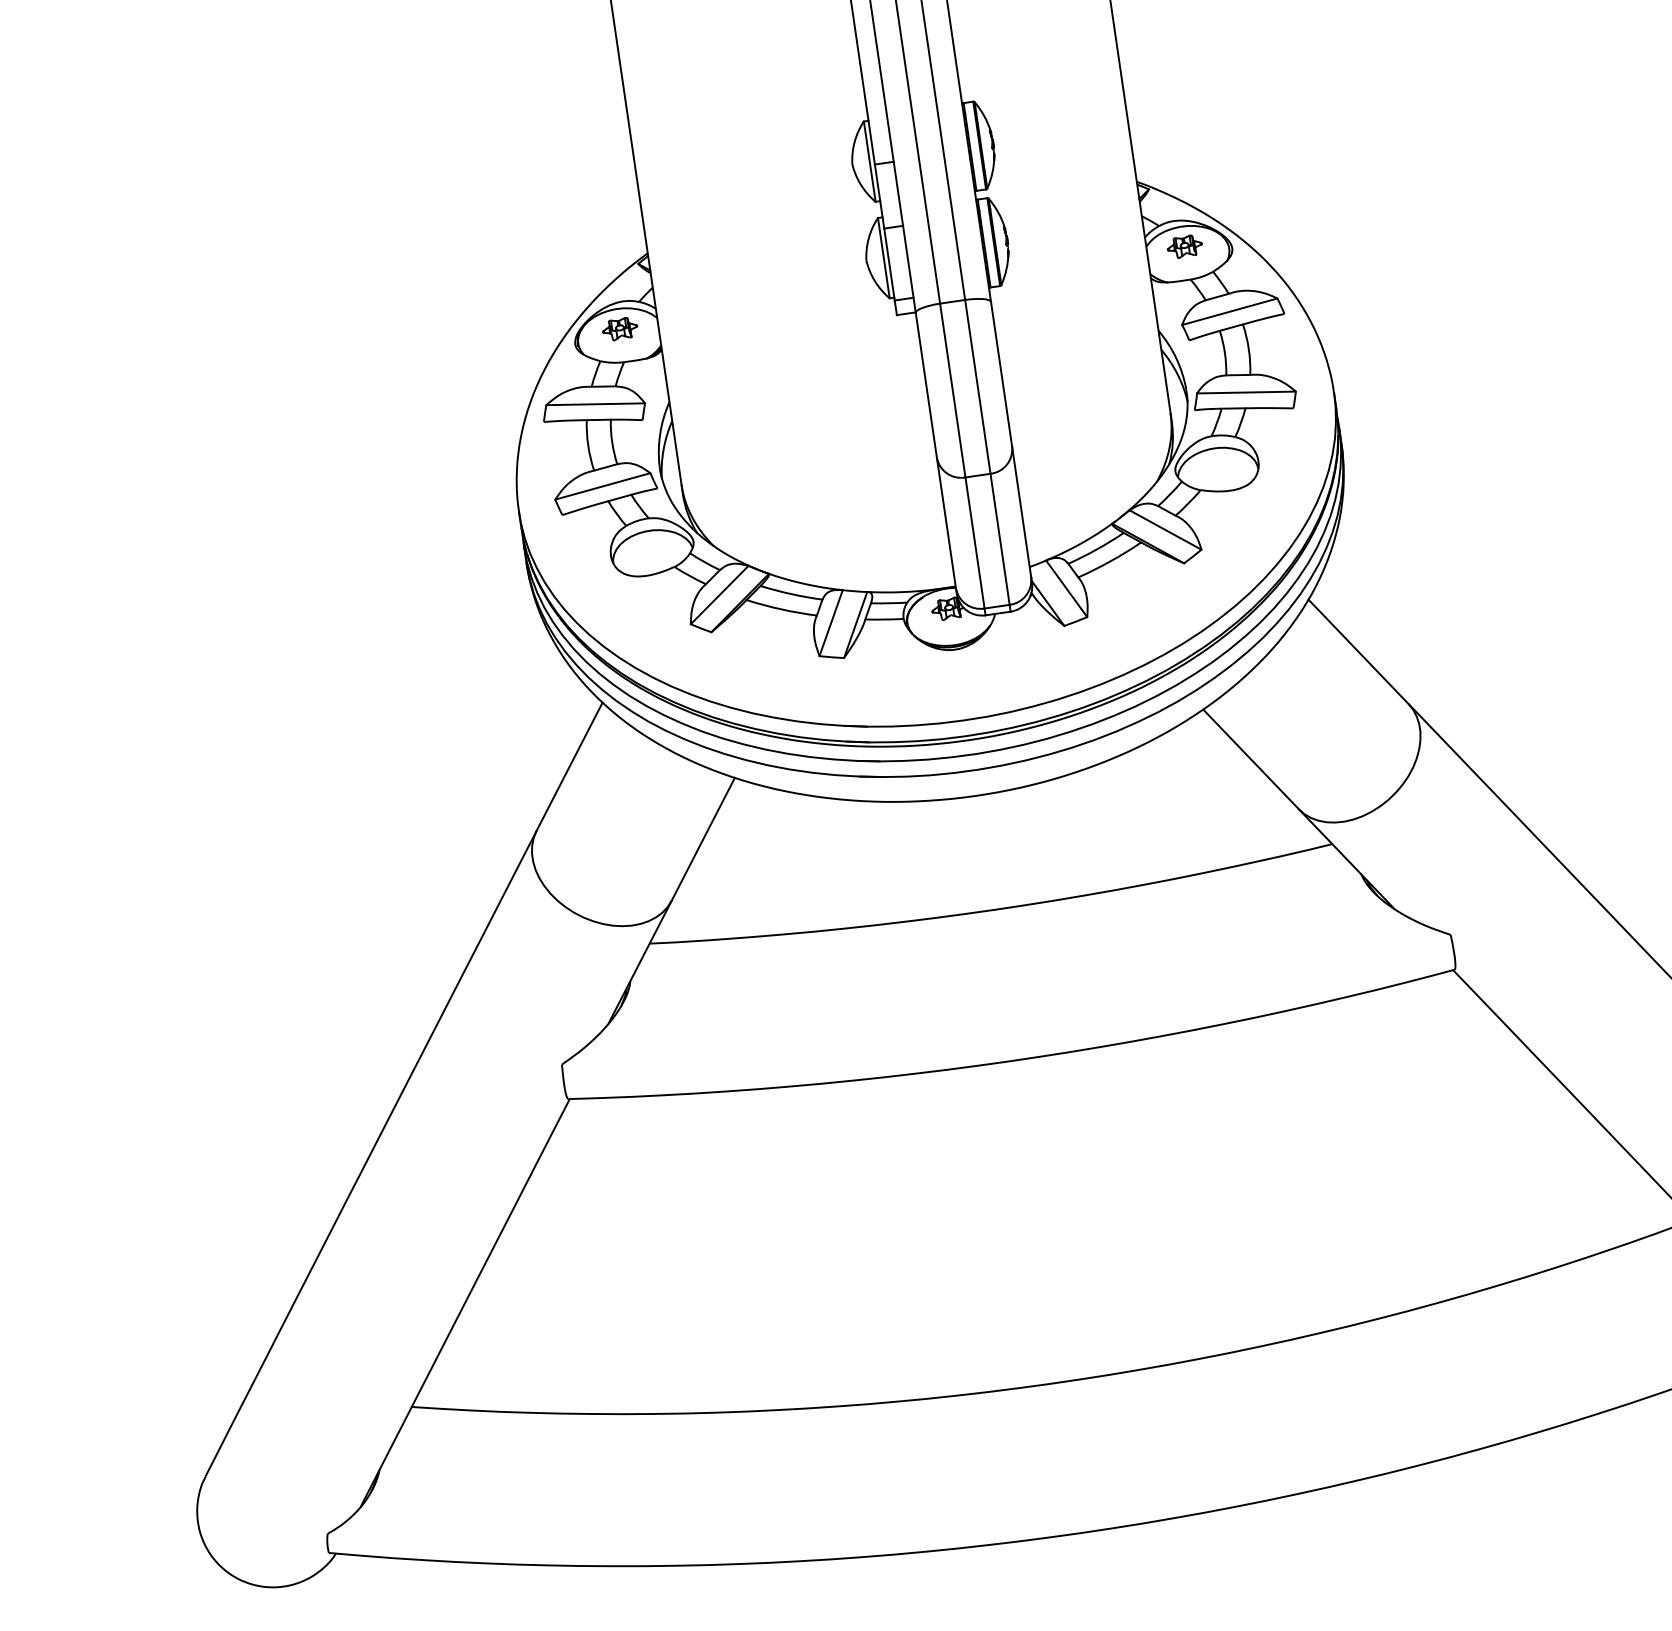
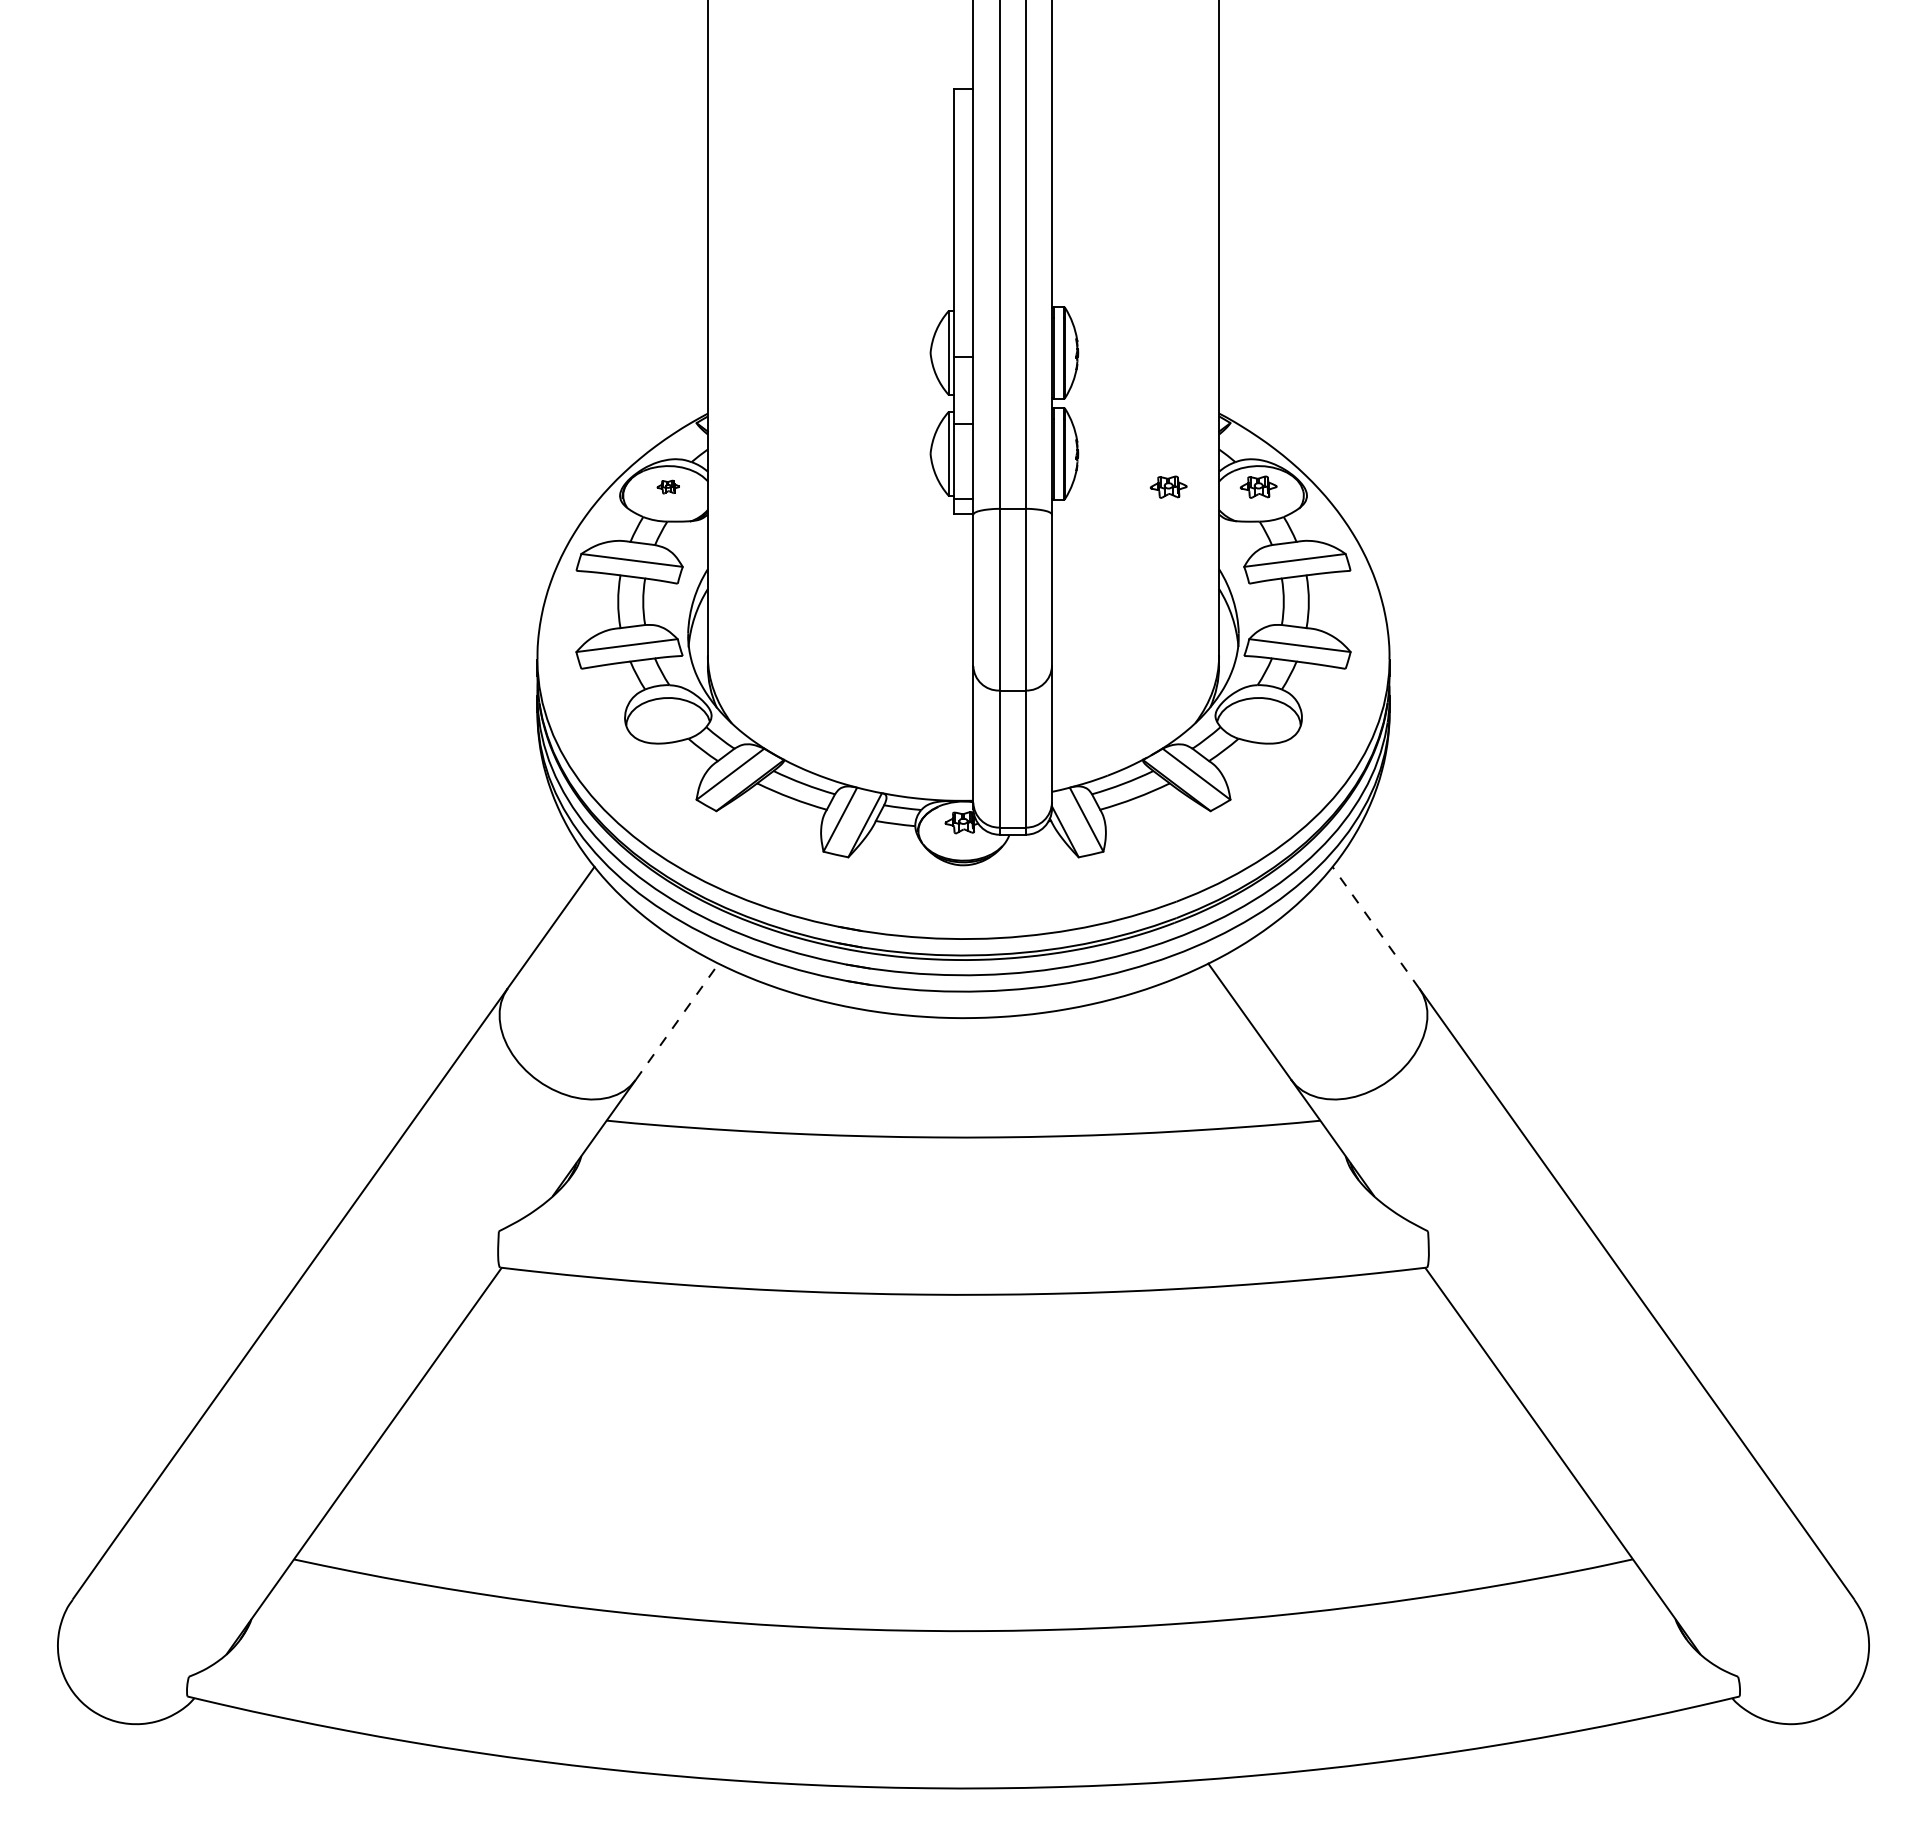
part: (1098, 258) -> (1168, 486), added
part: (620, 328) -> (668, 486), size x0.6
line: (1358, 651) -> (1375, 927), solid -> dashed
line: (703, 838) -> (677, 1021), solid -> dashed

